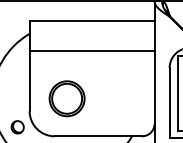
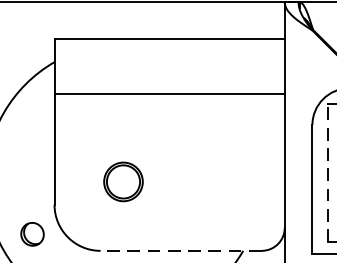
line: (178, 93) -> (328, 172), solid -> dashed
part: (66, 98) -> (122, 181), size x0.6
line: (98, 136) -> (181, 251), solid -> dashed

